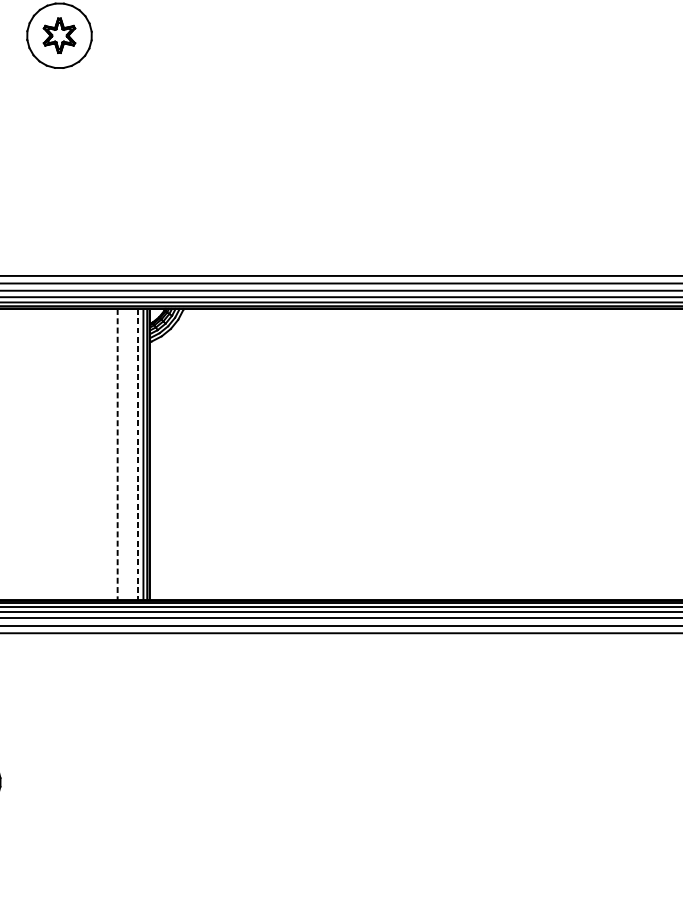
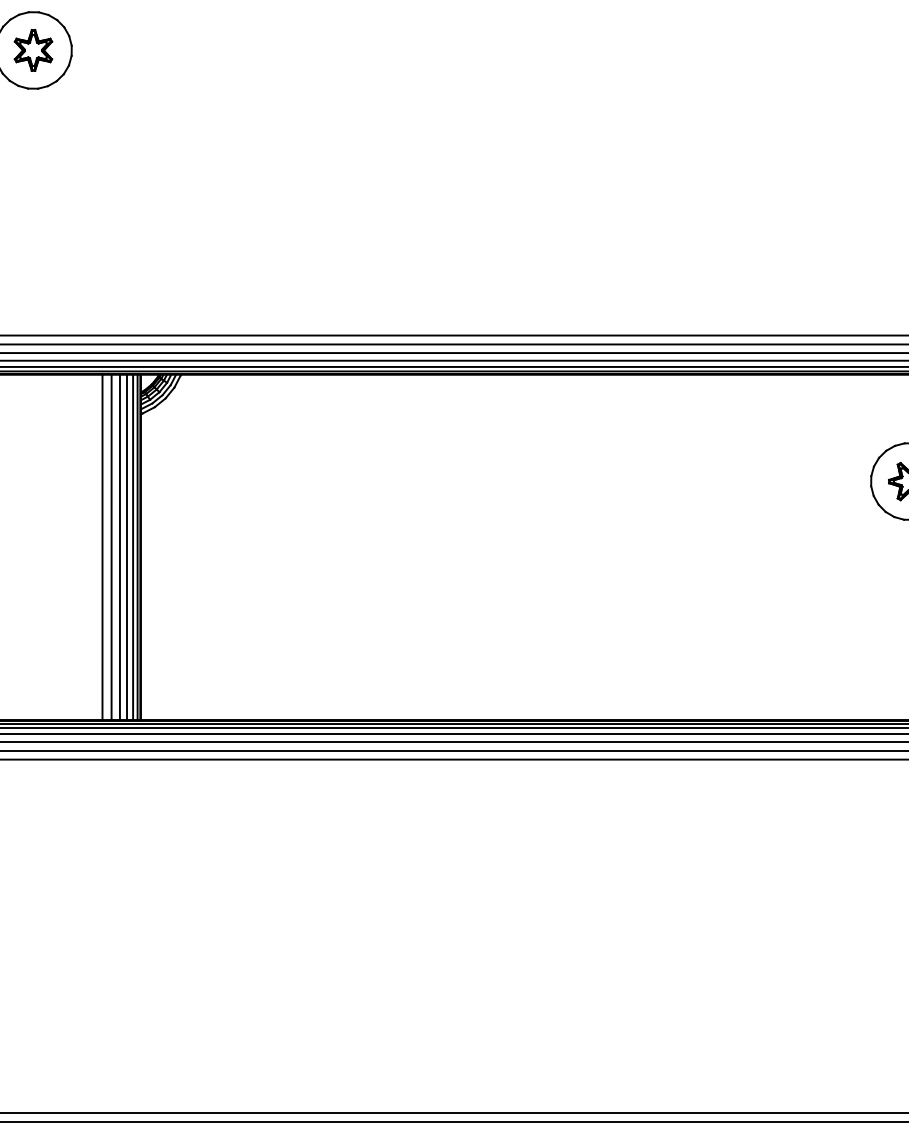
line: (117, 454) -> (102, 547), dashed -> solid
line: (125, 454) -> (111, 547), added
line: (131, 454) -> (119, 547), added
line: (138, 454) -> (127, 547), dashed -> solid

